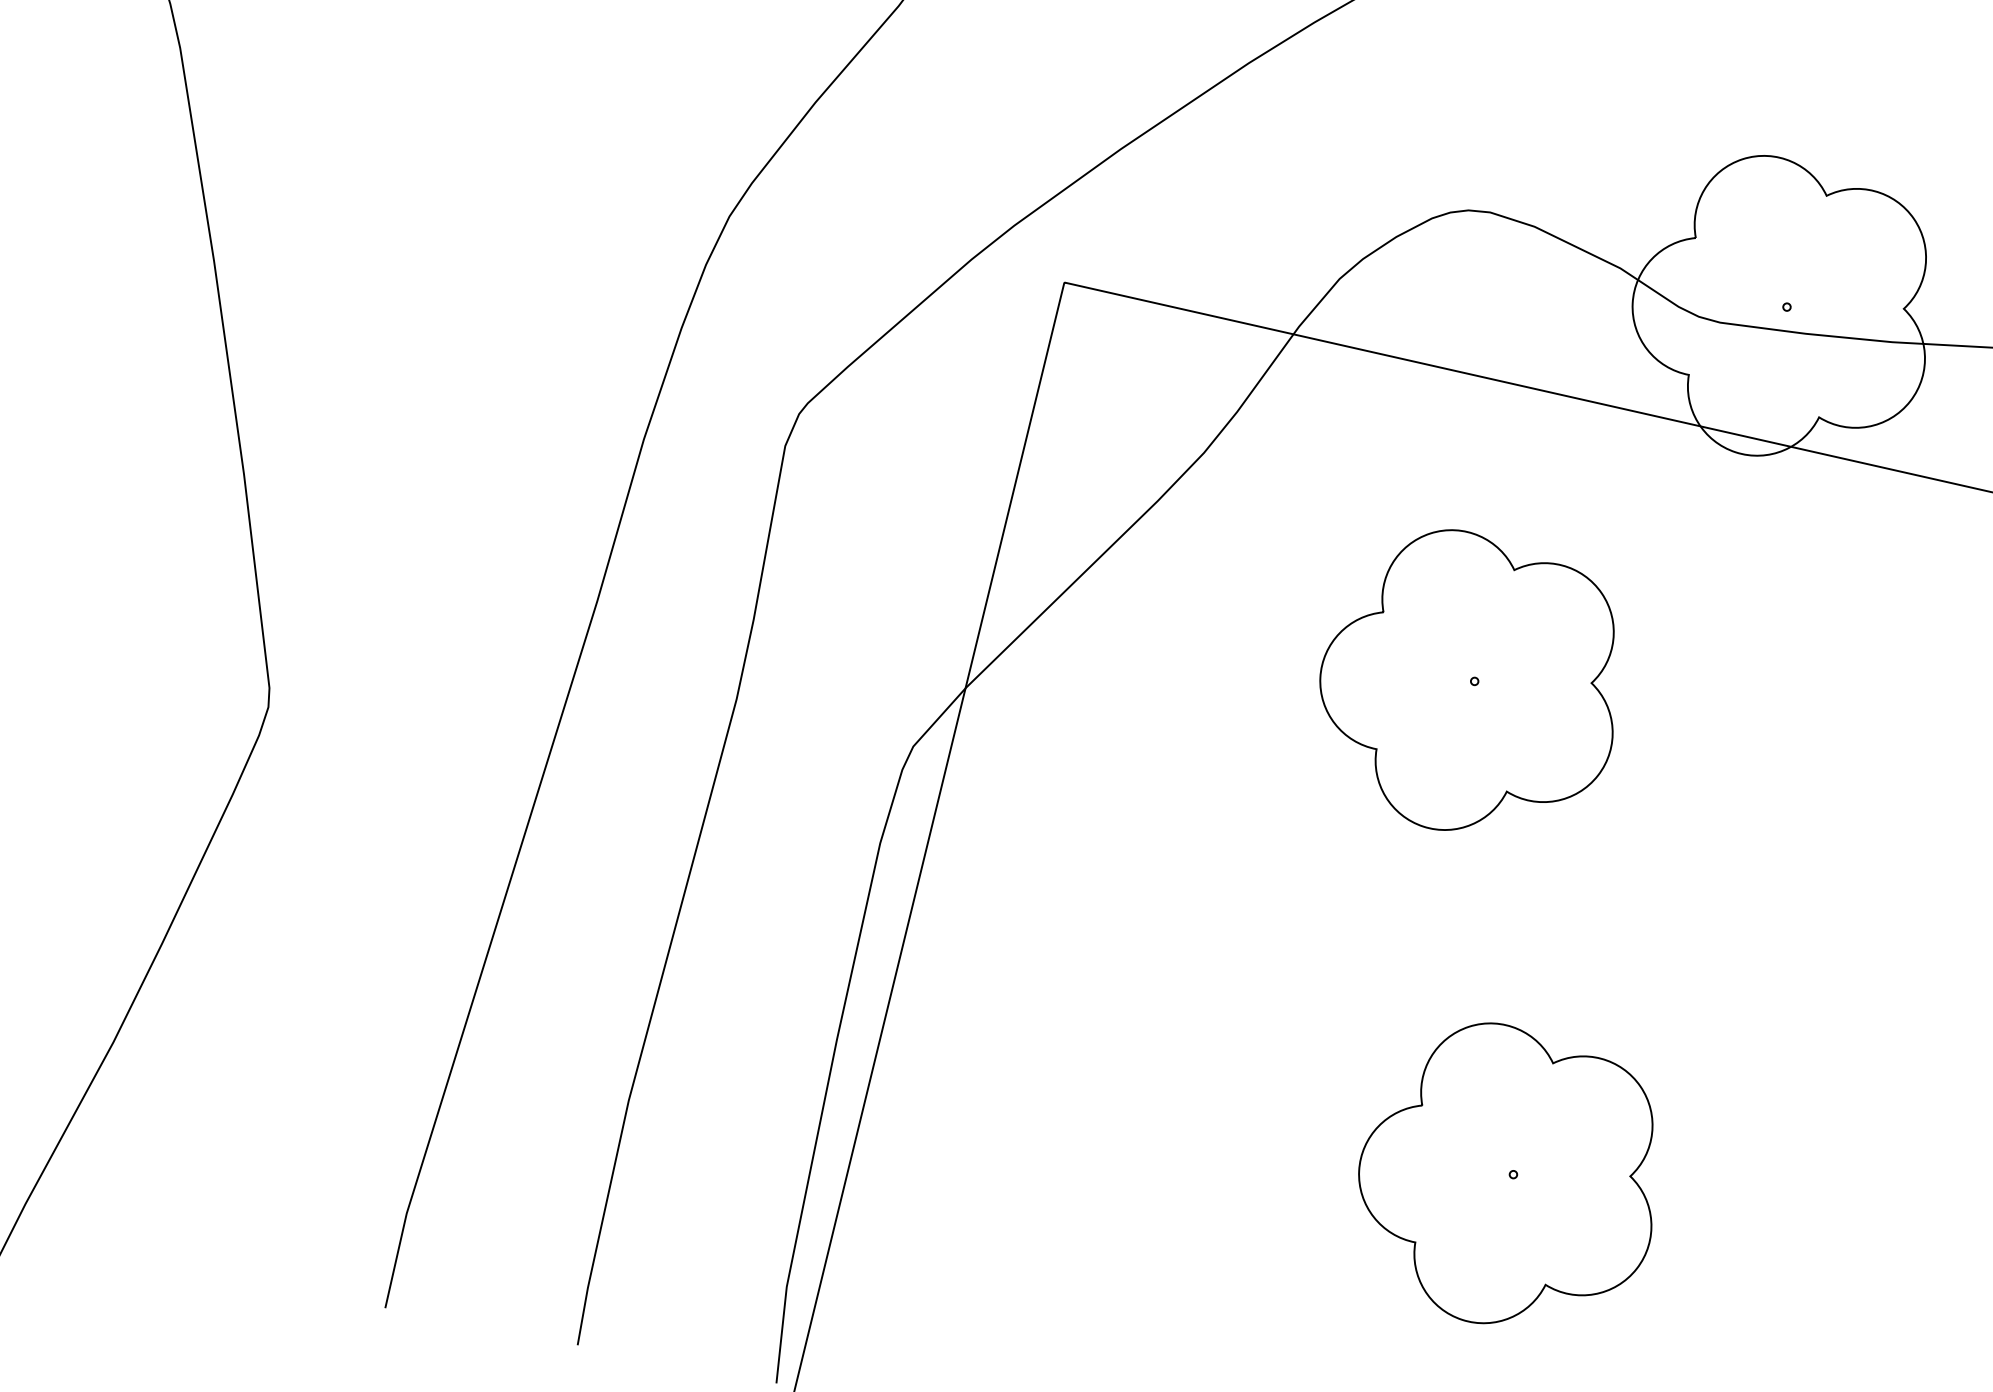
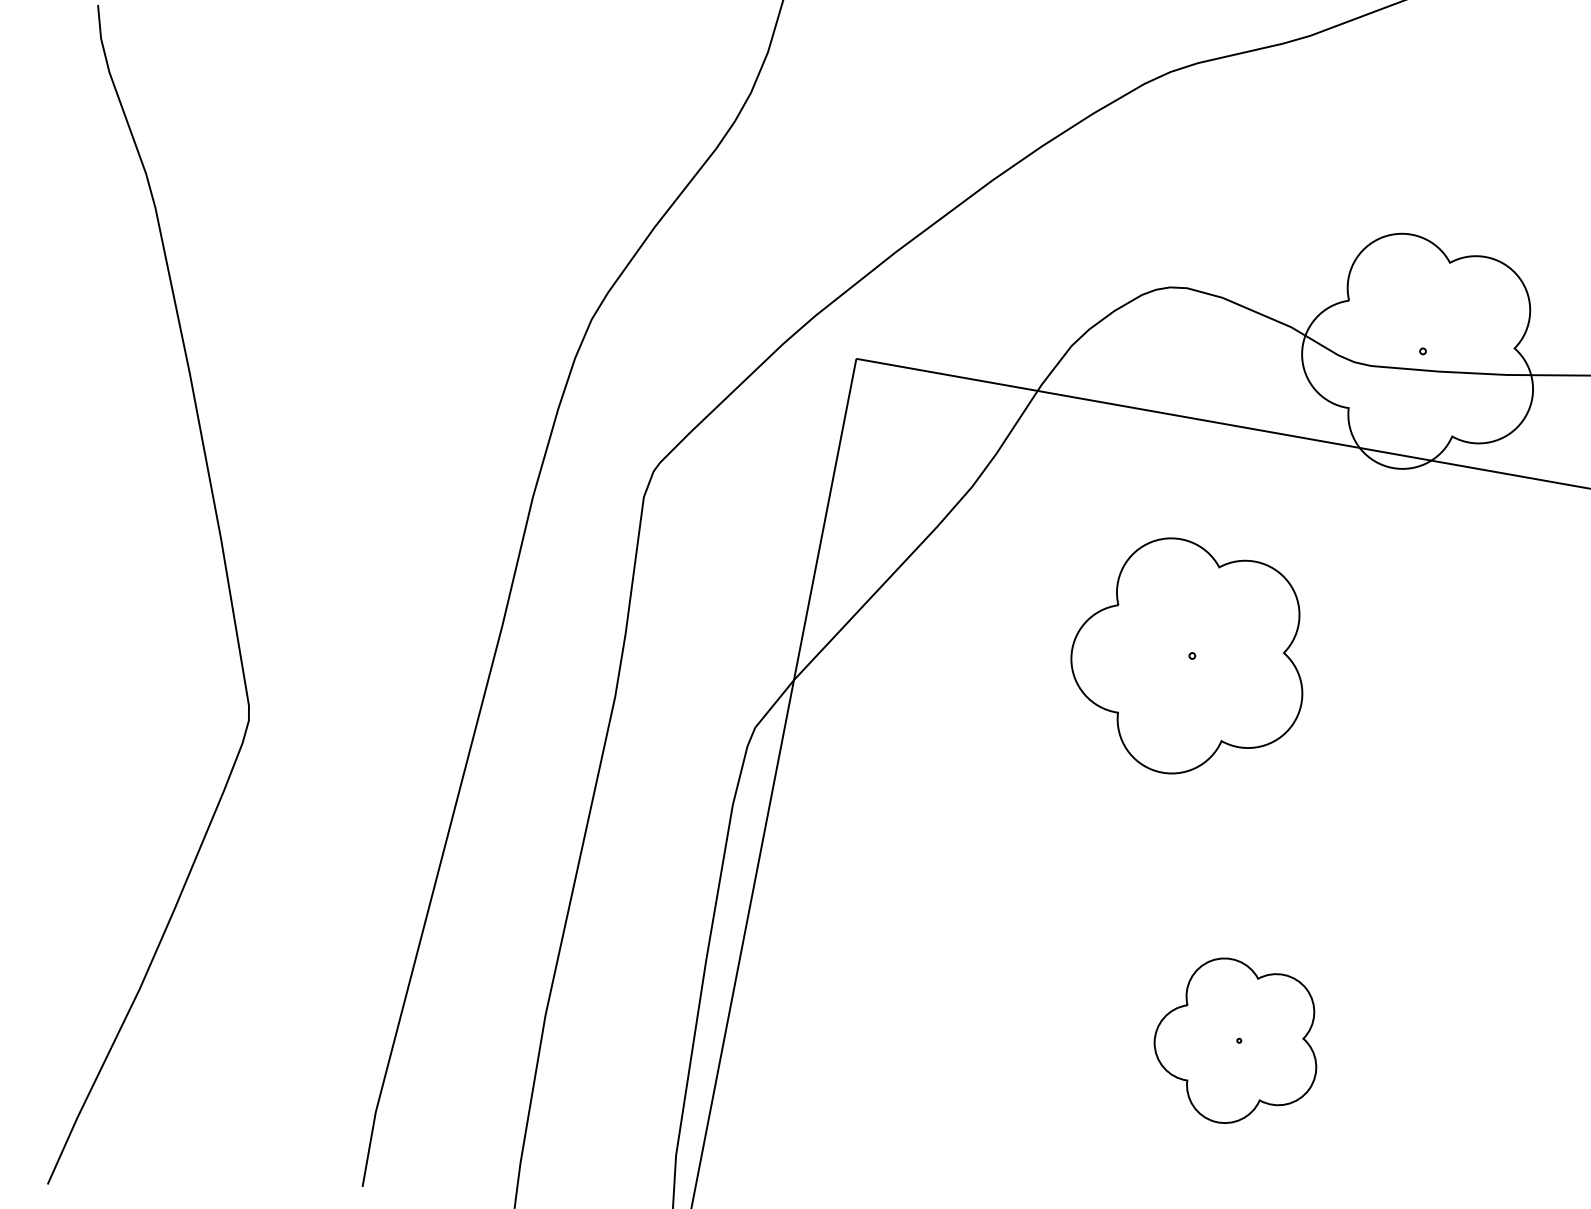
part: (1506, 1174) -> (1235, 1040), size x0.7

